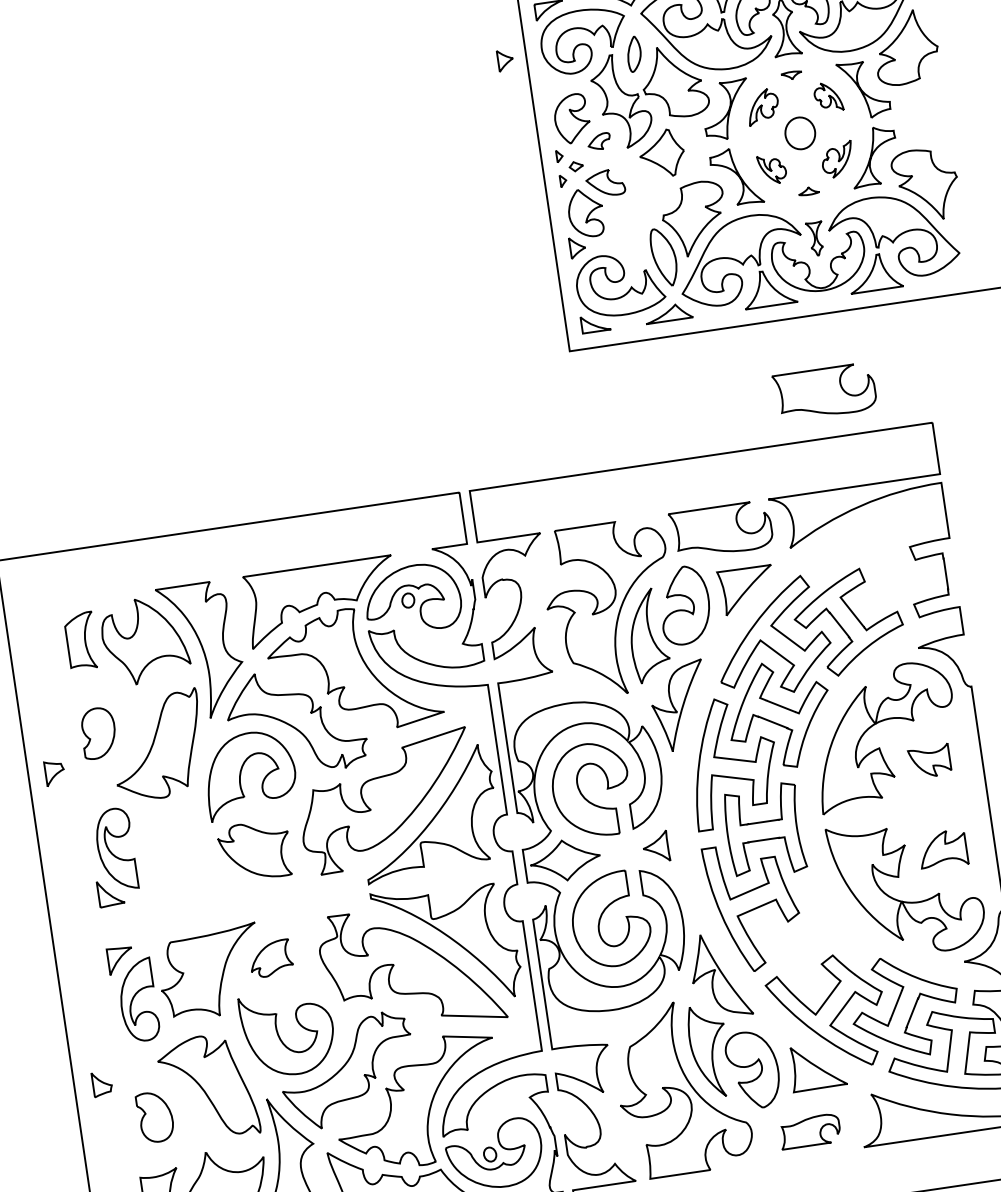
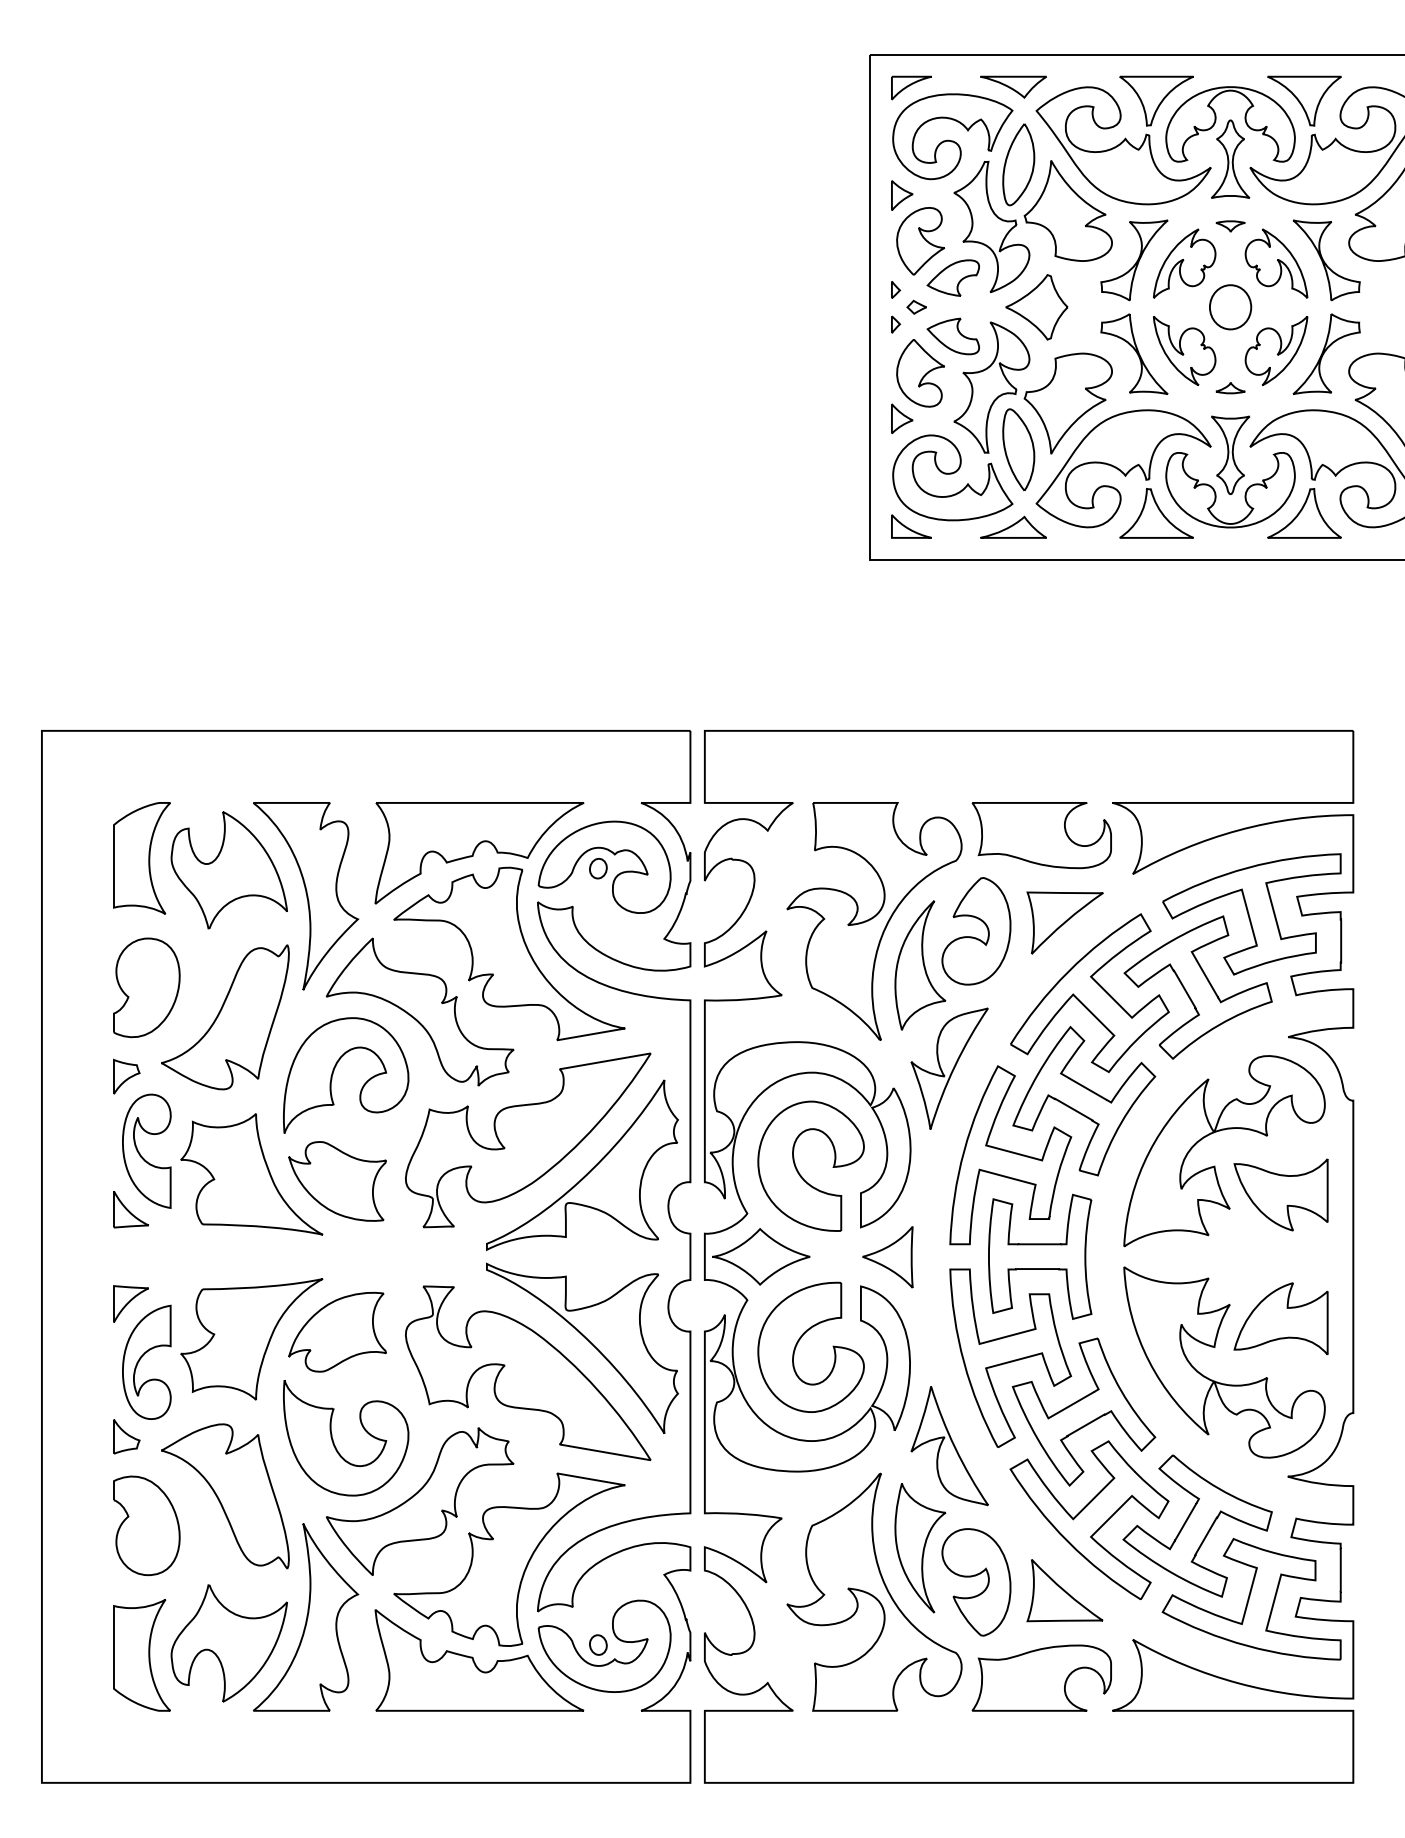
part: (633, 53) -> (1018, 164), size x1.67
part: (505, 60) -> (902, 195), moved
part: (828, 97) -> (1276, 263), size x1.67
part: (762, 106) -> (1184, 263), size x1.43
part: (598, 141) -> (952, 277), size x1.67
part: (837, 159) -> (1276, 350), size x1.43
part: (771, 169) -> (1184, 350), size x1.67
part: (638, 215) -> (991, 387), added
part: (815, 238) -> (1230, 454), size x1.67
part: (824, 392) -> (1211, 667), removed
part: (879, 564) -> (1251, 914), added
part: (81, 641) -> (141, 858), size x1.43
part: (98, 732) -> (146, 987), size x1.43
part: (929, 761) -> (1280, 1194), size x1.67
part: (54, 772) -> (126, 1076), moved
part: (655, 847) -> (887, 1257), size x1.43
part: (942, 849) -> (1280, 1318), size x1.43
part: (193, 855) -> (251, 1174), added
part: (811, 936) -> (1083, 1411), added
part: (270, 958) -> (337, 1331), size x1.67
part: (102, 1083) -> (126, 1436), moved
part: (155, 1116) -> (146, 1525), size x1.43
part: (809, 1131) -> (1041, 1677), size x1.67

